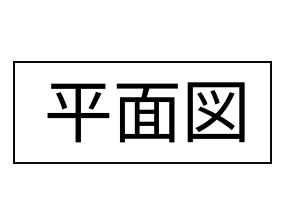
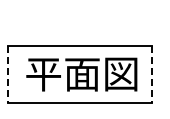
line: (14, 112) -> (7, 74), solid -> dashed
line: (269, 112) -> (151, 74), solid -> dashed

